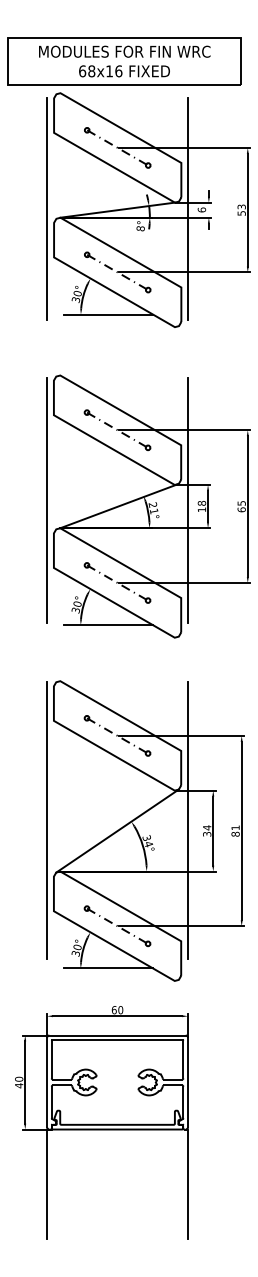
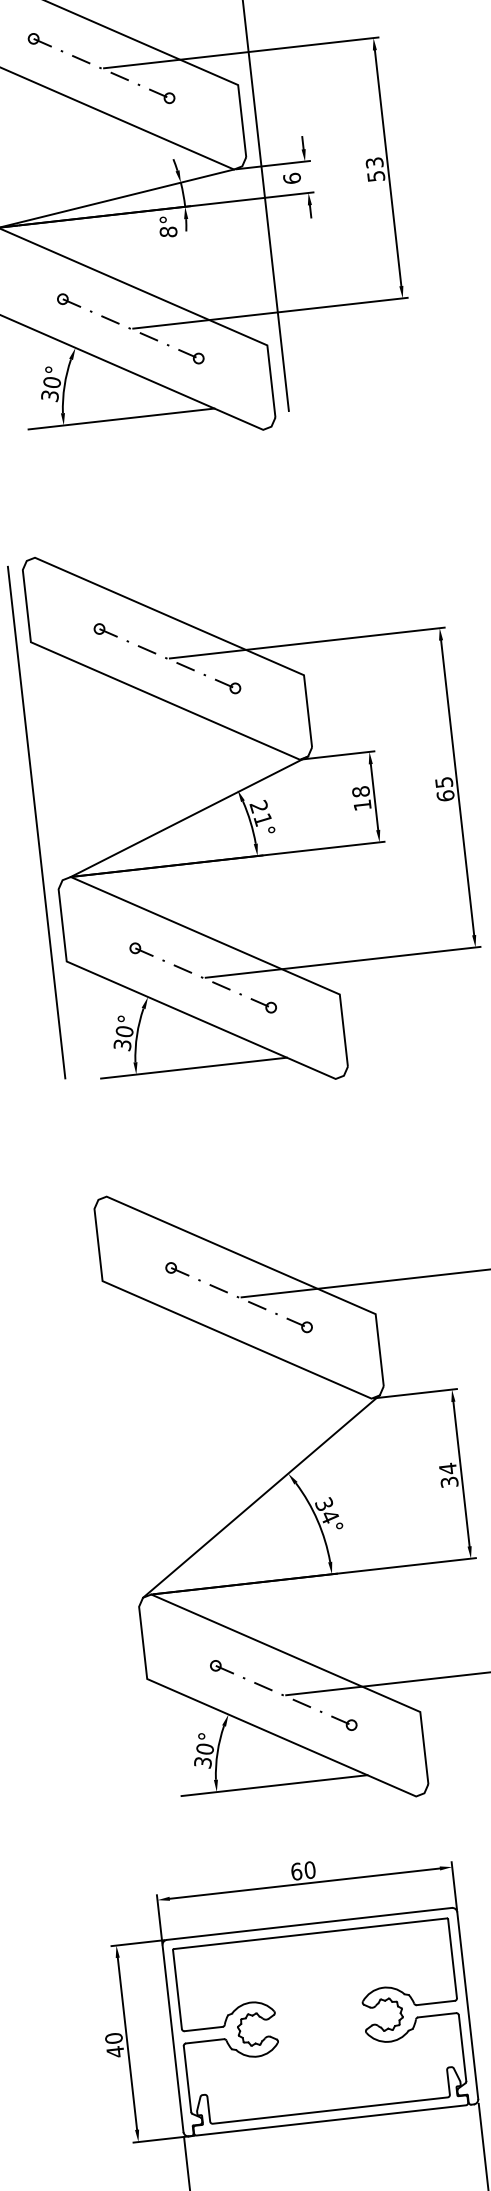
line: (188, 500) -> (332, 788), removed
line: (47, 820) -> (112, 1490), removed
line: (188, 820) -> (407, 1457), removed

